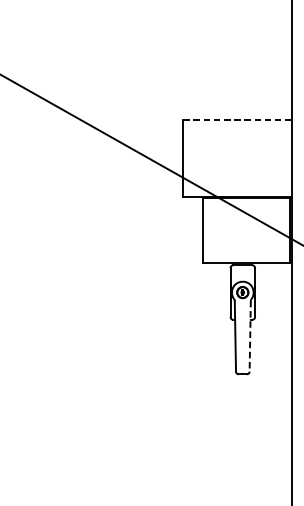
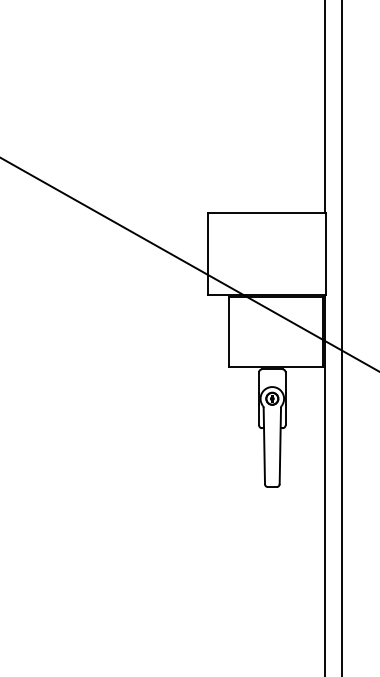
line: (237, 119) -> (266, 212), dashed -> solid
line: (250, 336) -> (280, 446), dashed -> solid

